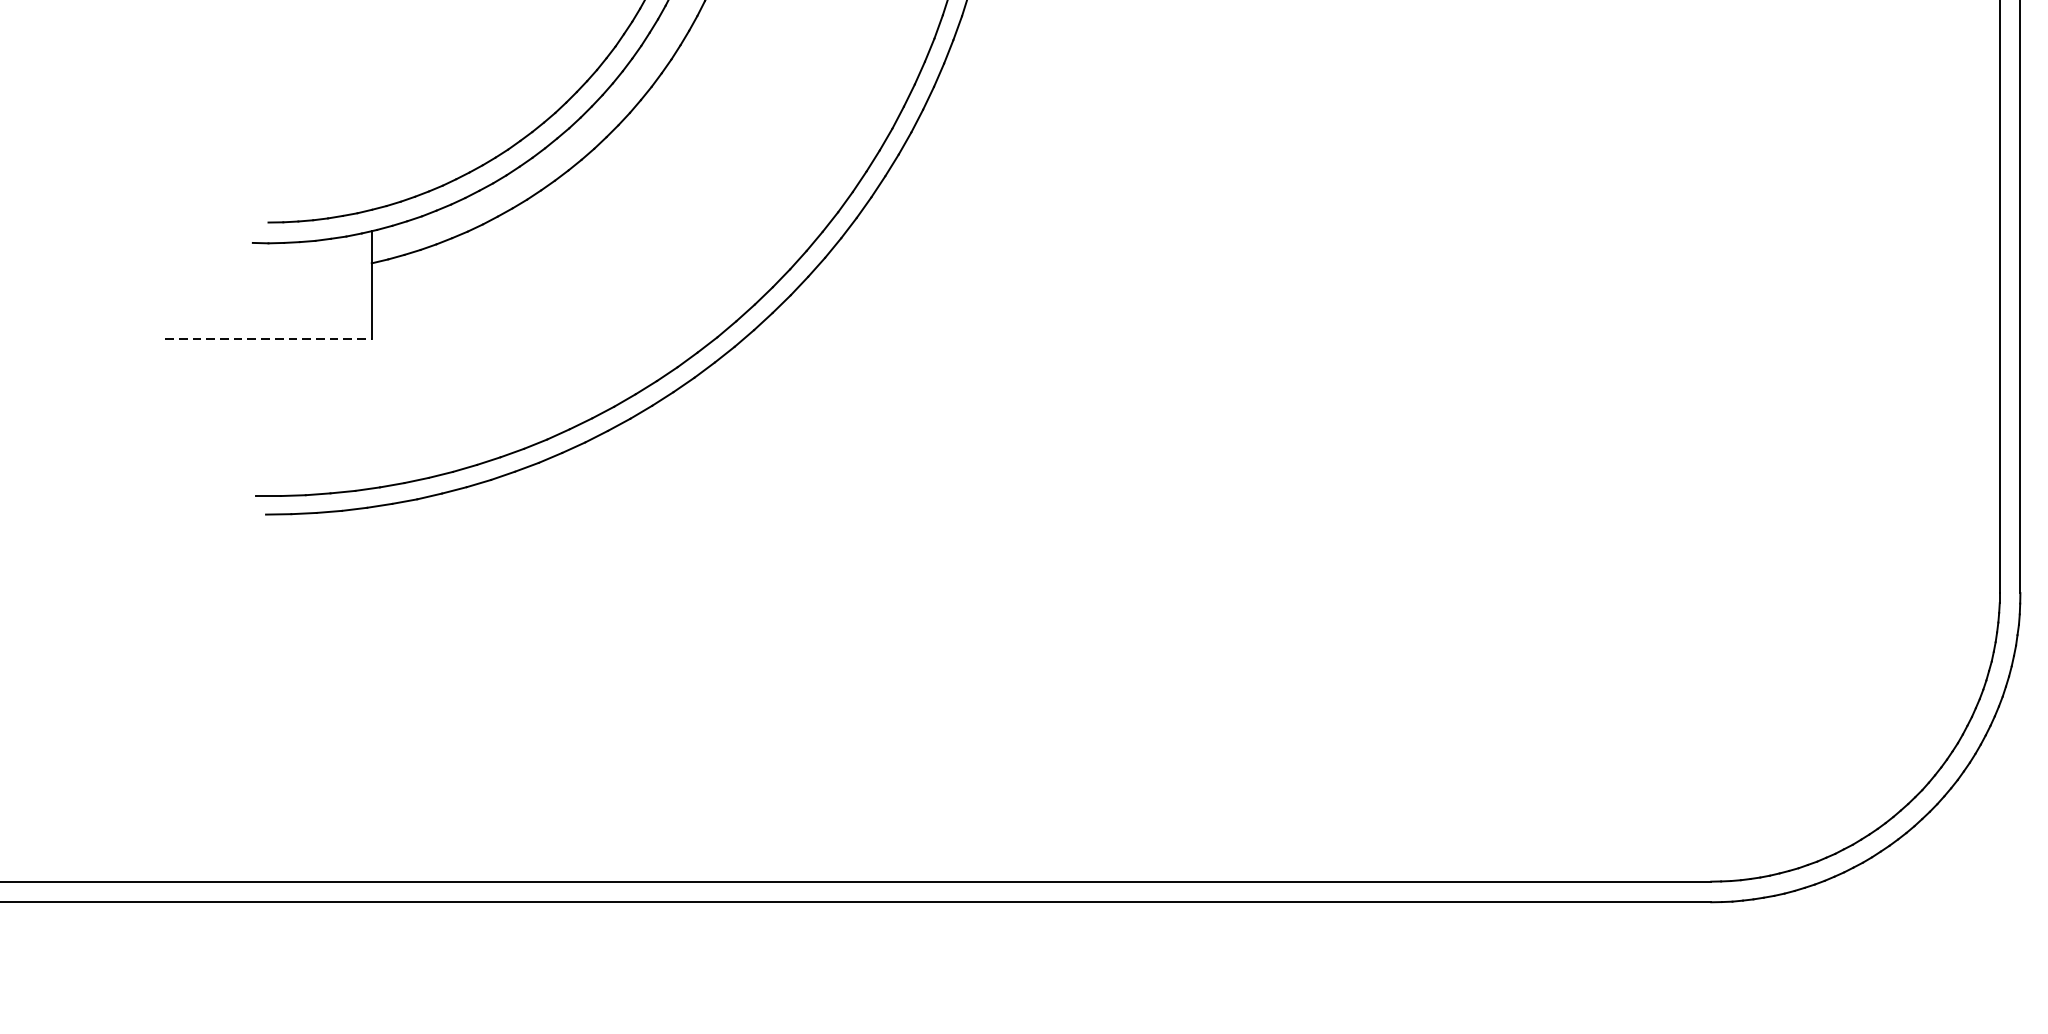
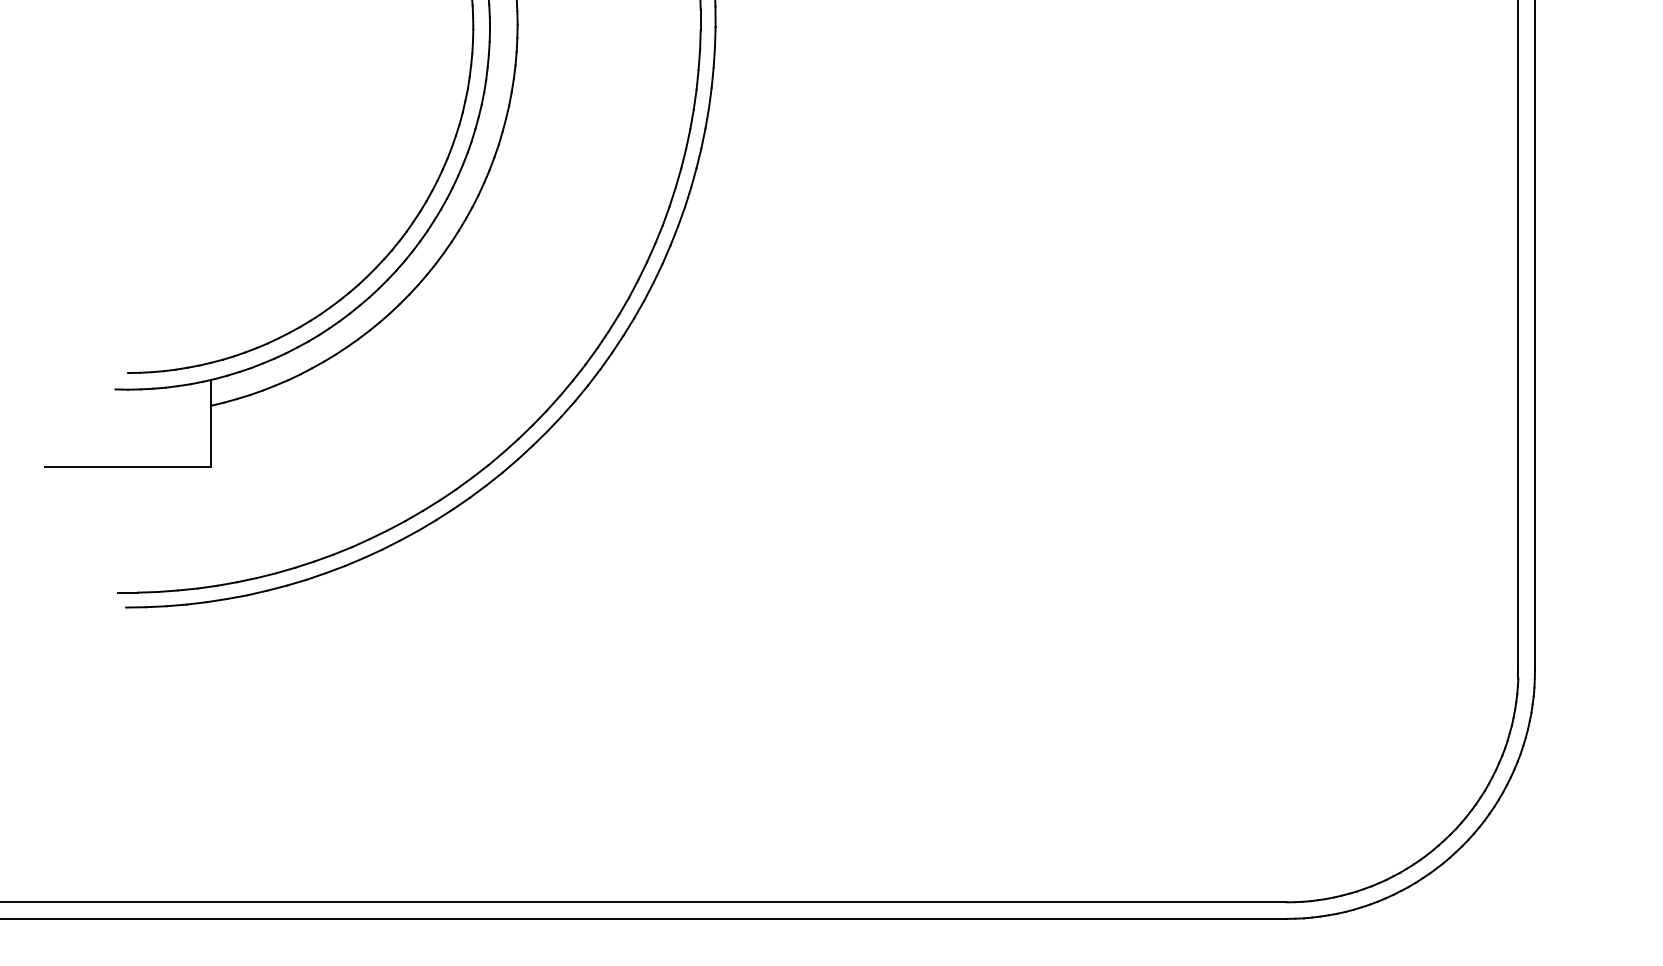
line: (269, 338) -> (128, 466), dashed -> solid

